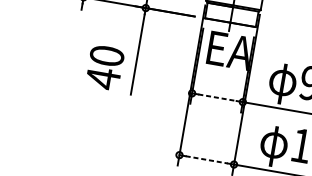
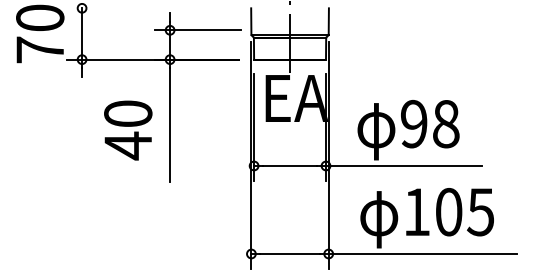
text: (105, 67) -> (128, 130), moved
line: (217, 97) -> (290, 165), dashed -> solid
line: (207, 160) -> (290, 254), dashed -> solid

